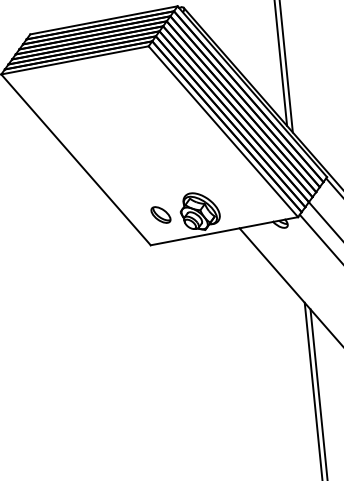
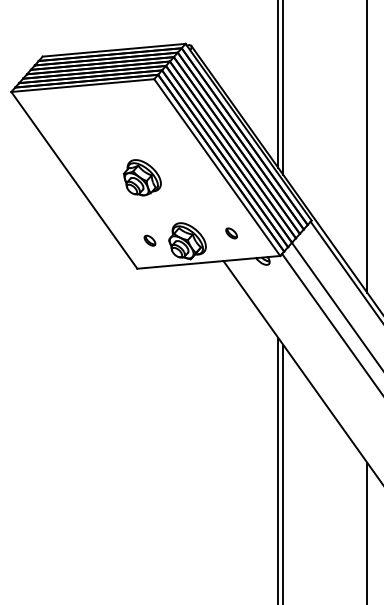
part: (146, 149) -> (142, 177), added
part: (245, 198) -> (231, 233), added
part: (160, 214) -> (149, 240), size x0.62

